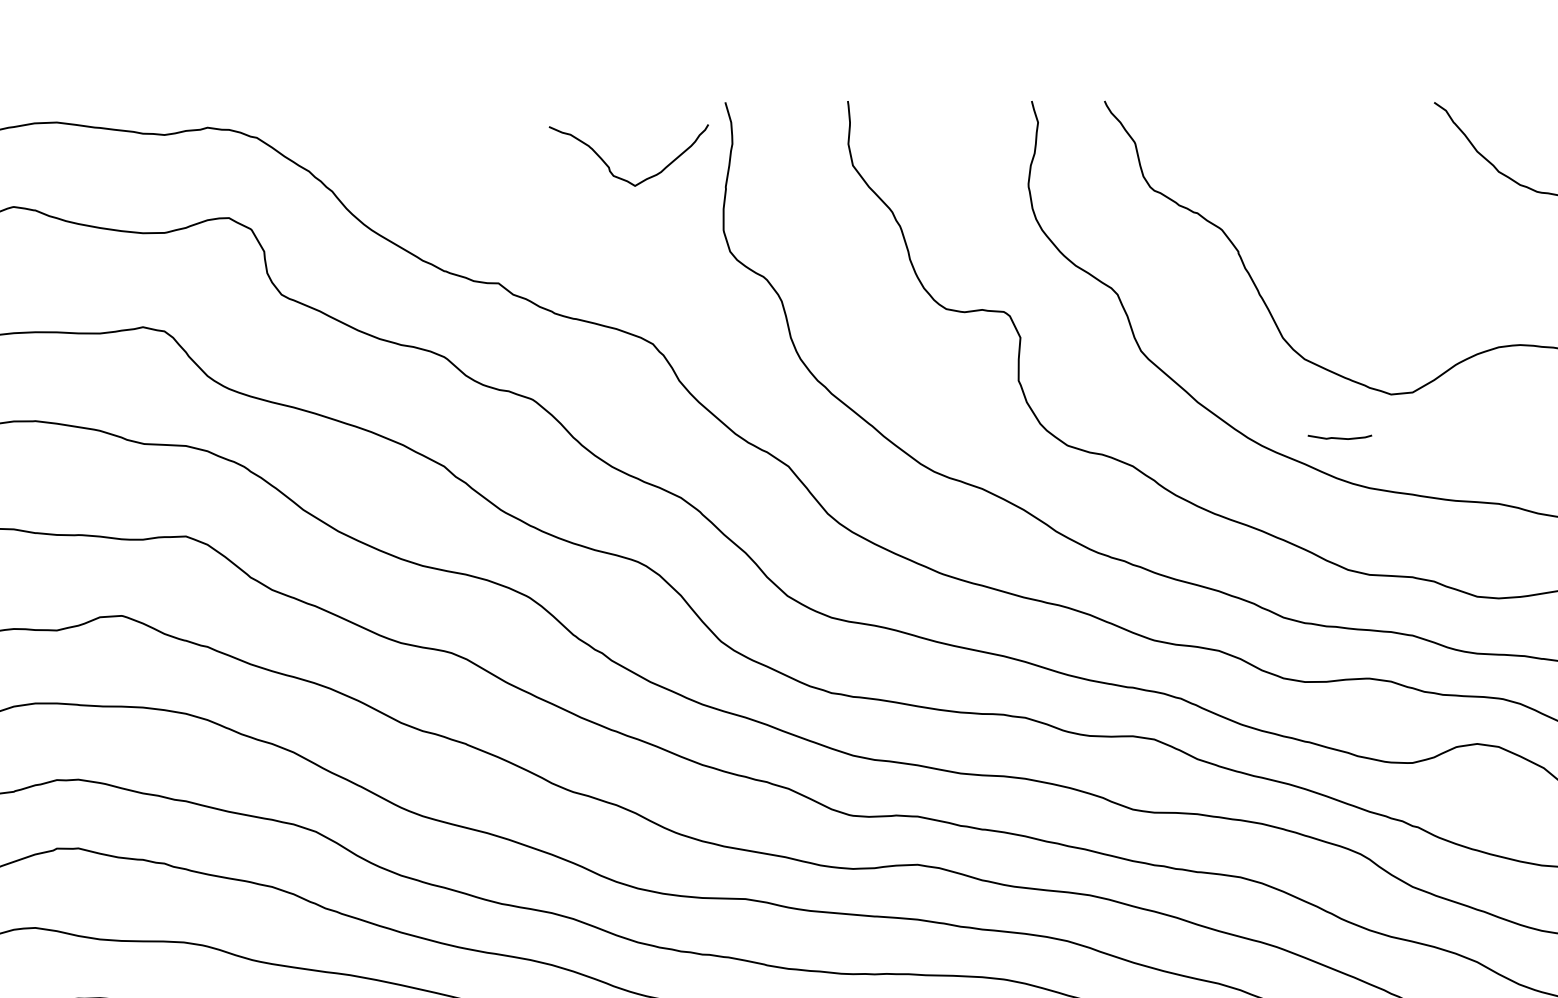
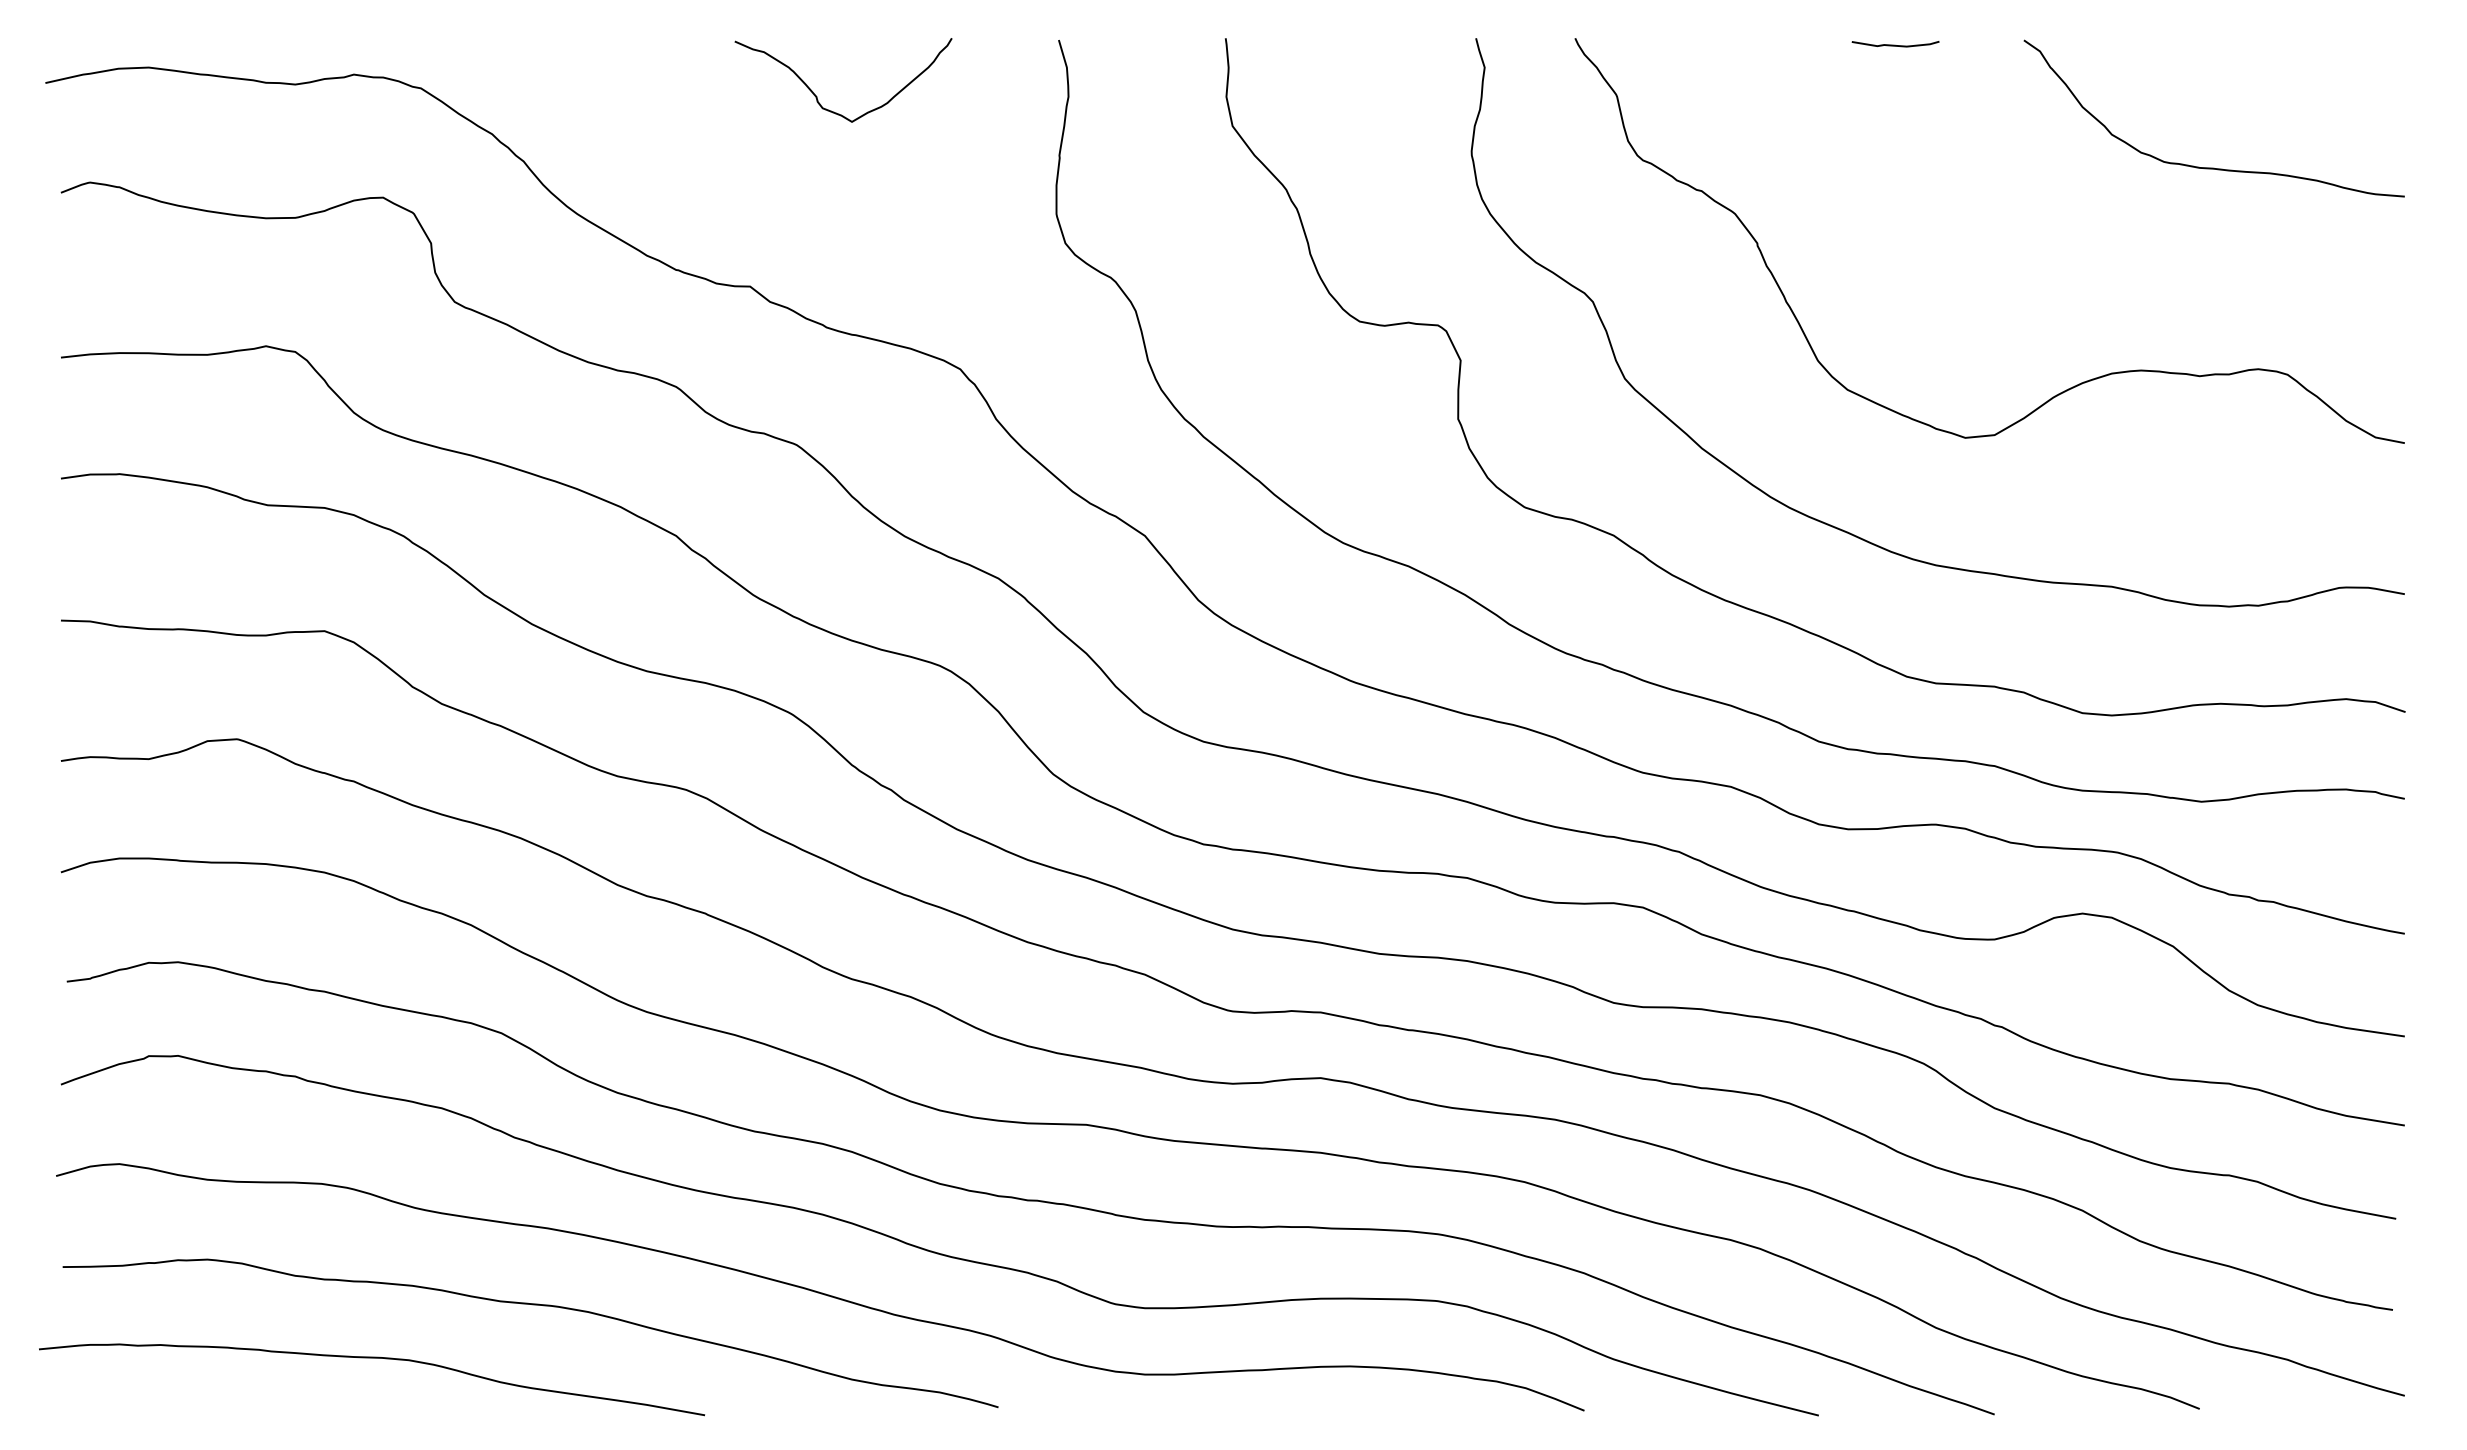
curve: (609, 167) -> (817, 96), moved
curve: (1339, 437) -> (1895, 44), moved

